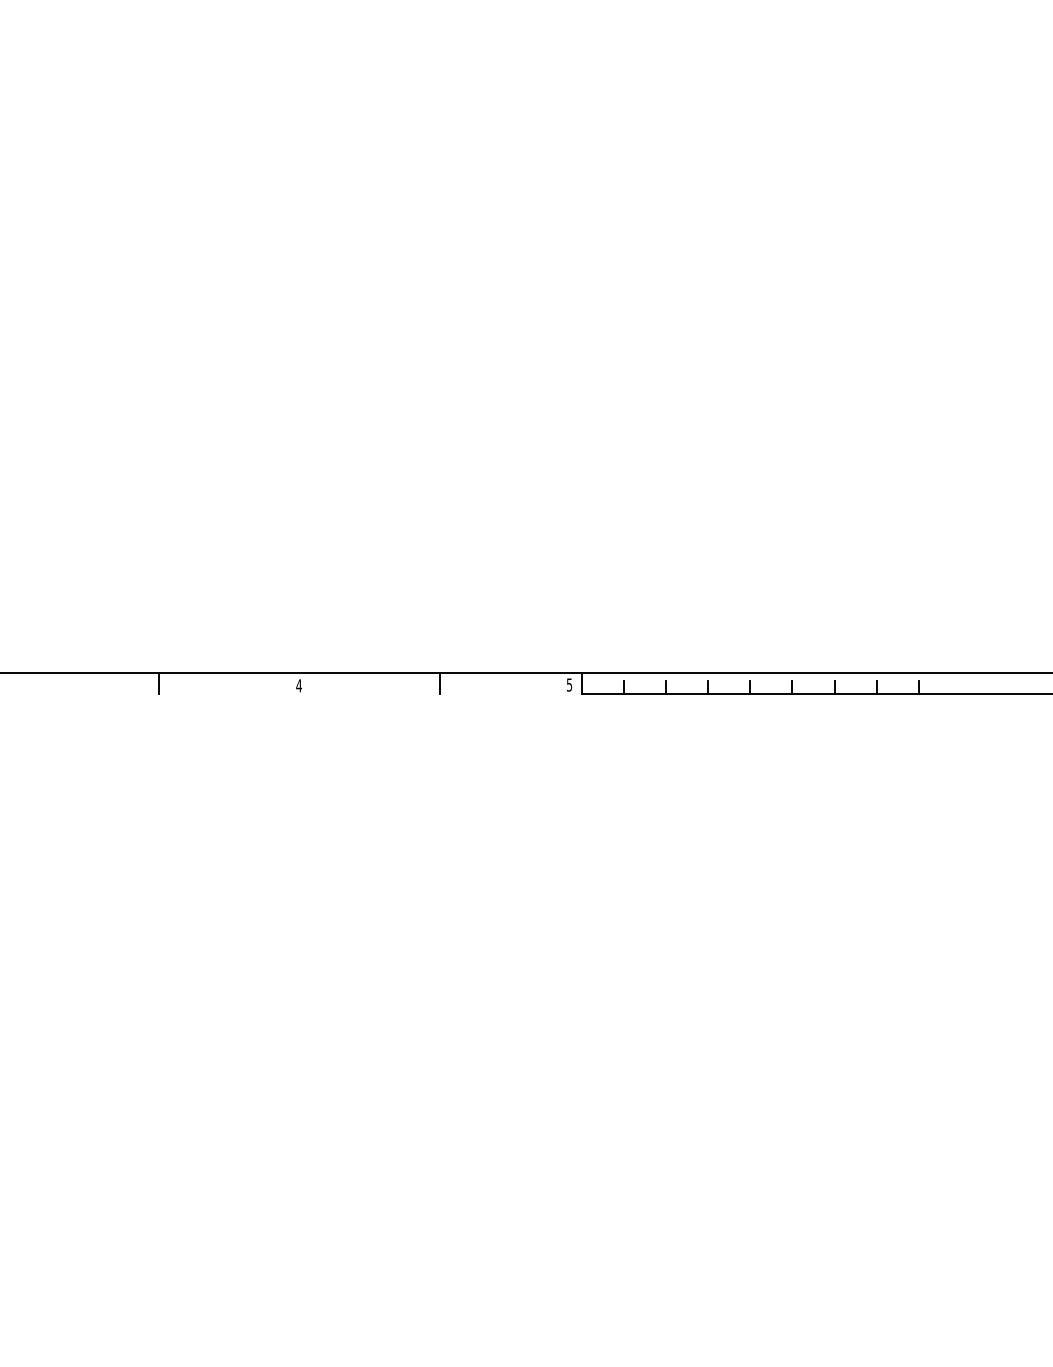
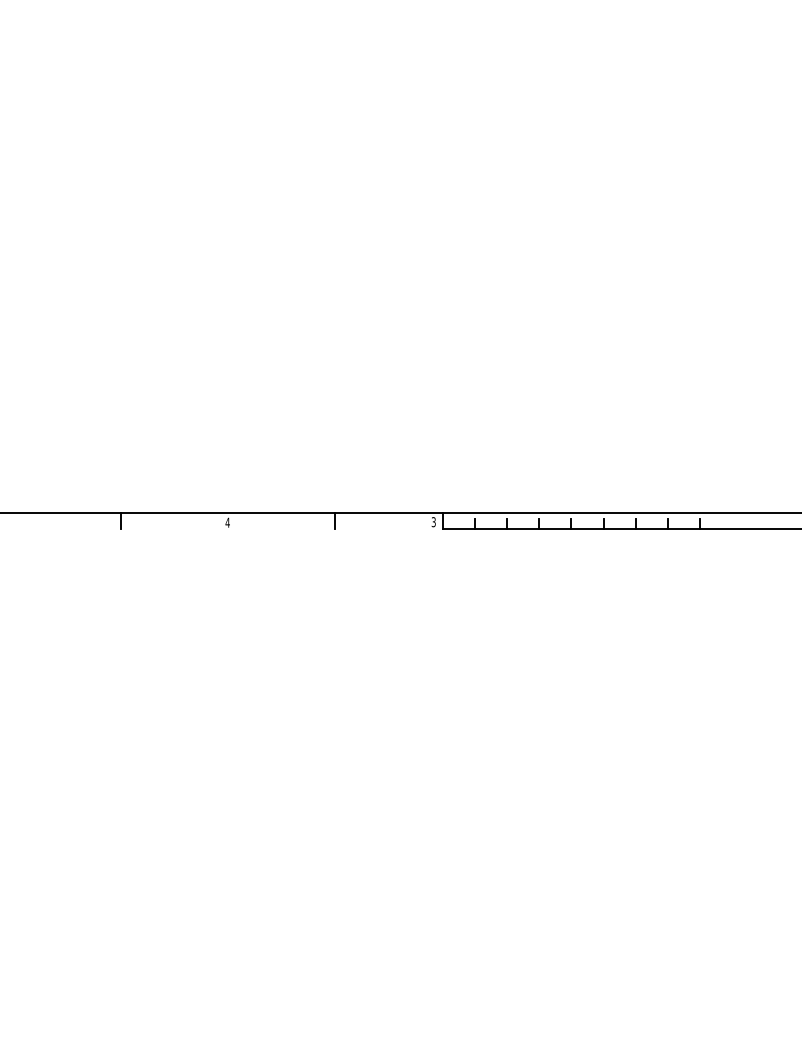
text: (569, 684) -> (433, 521), 5 -> 3

